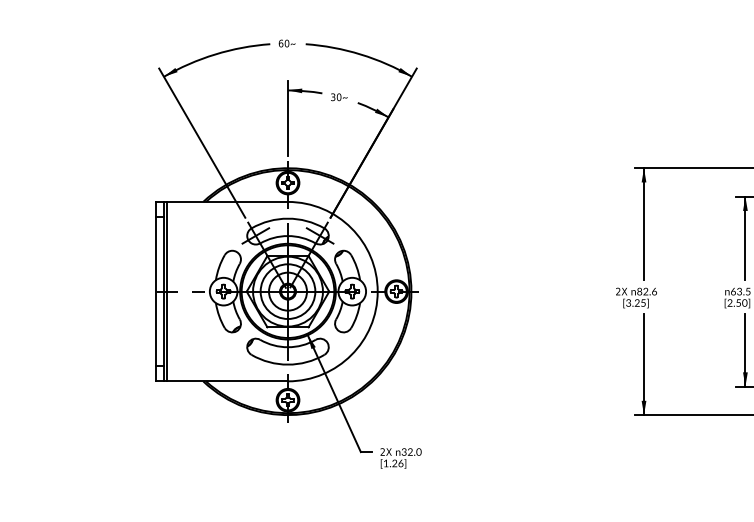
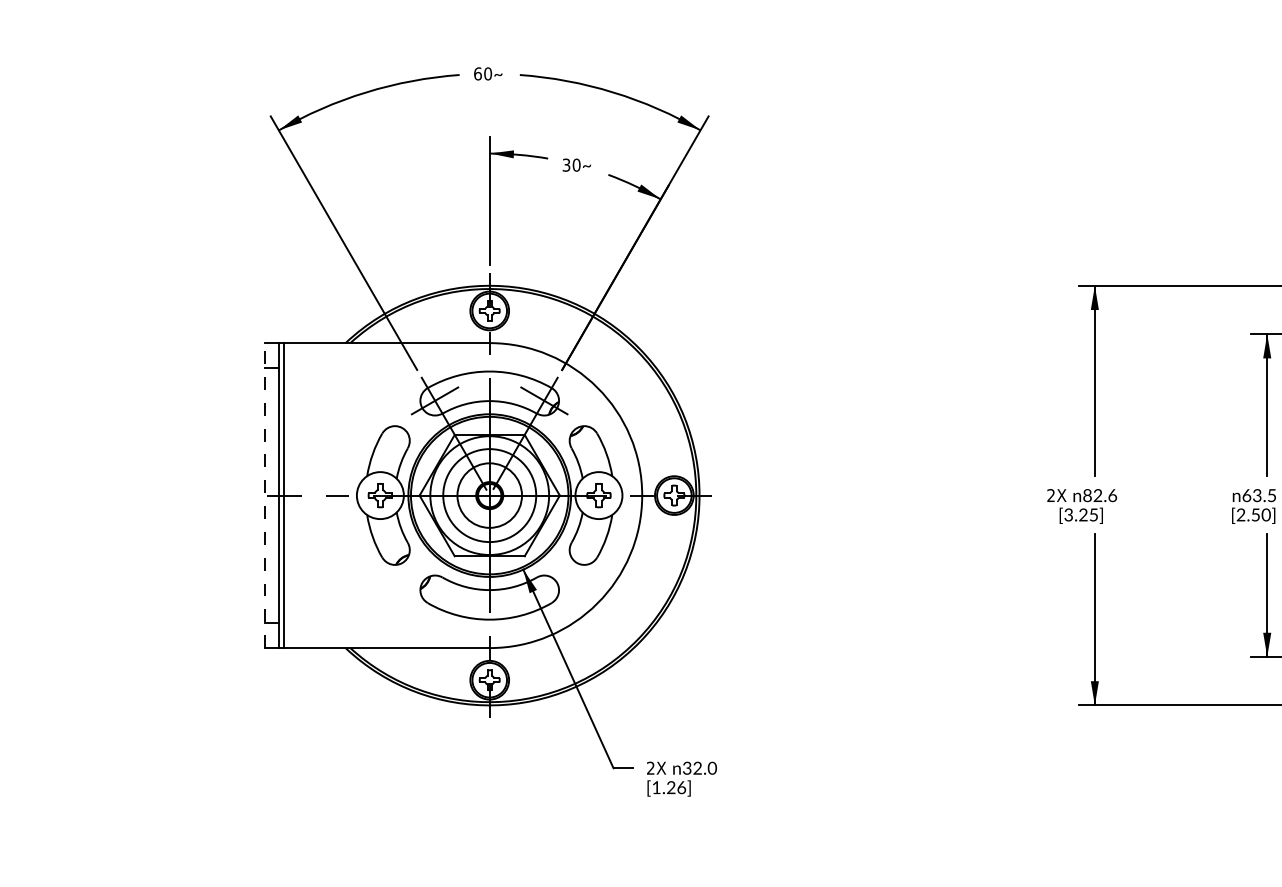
line: (155, 291) -> (264, 495), solid -> dashed

